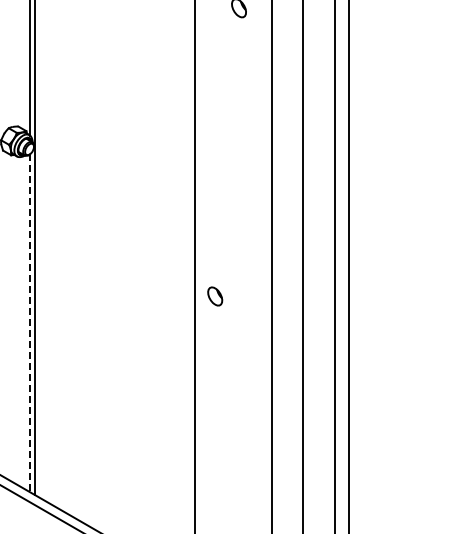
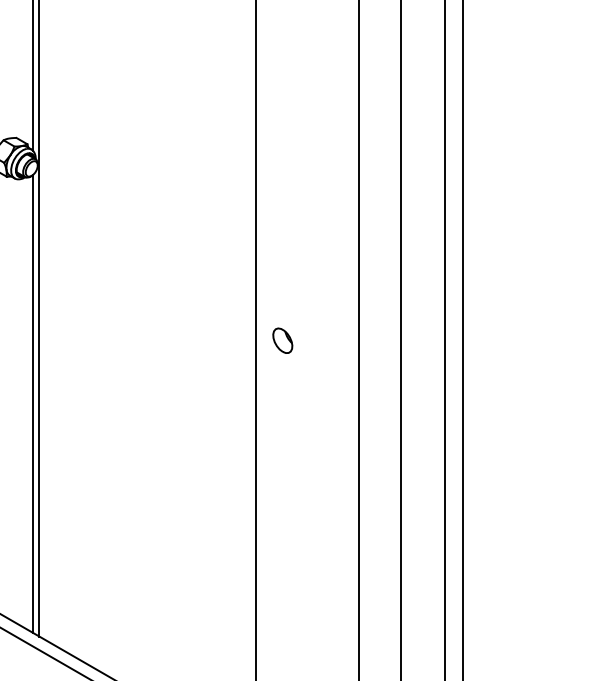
part: (215, 296) -> (283, 340), moved
line: (30, 323) -> (33, 404), dashed -> solid

